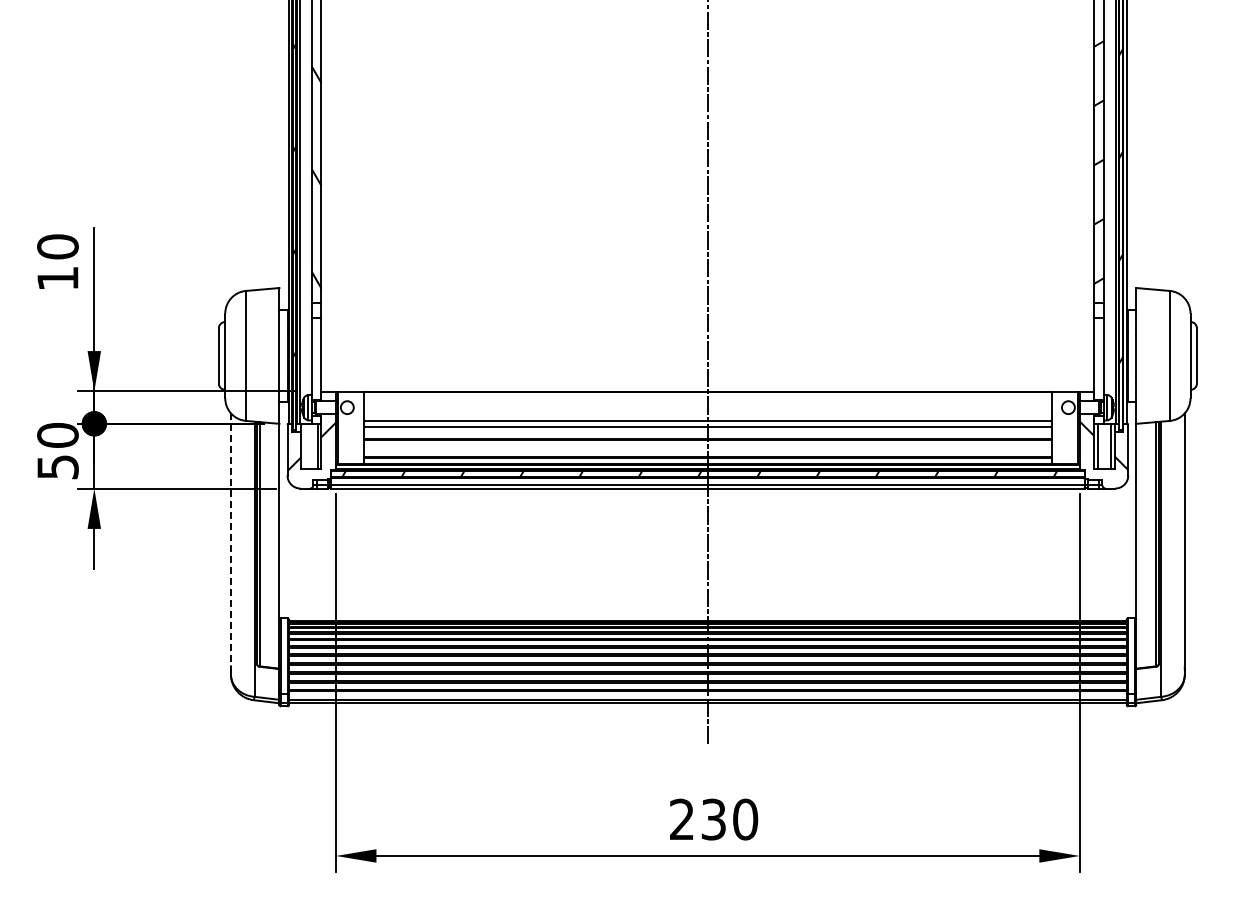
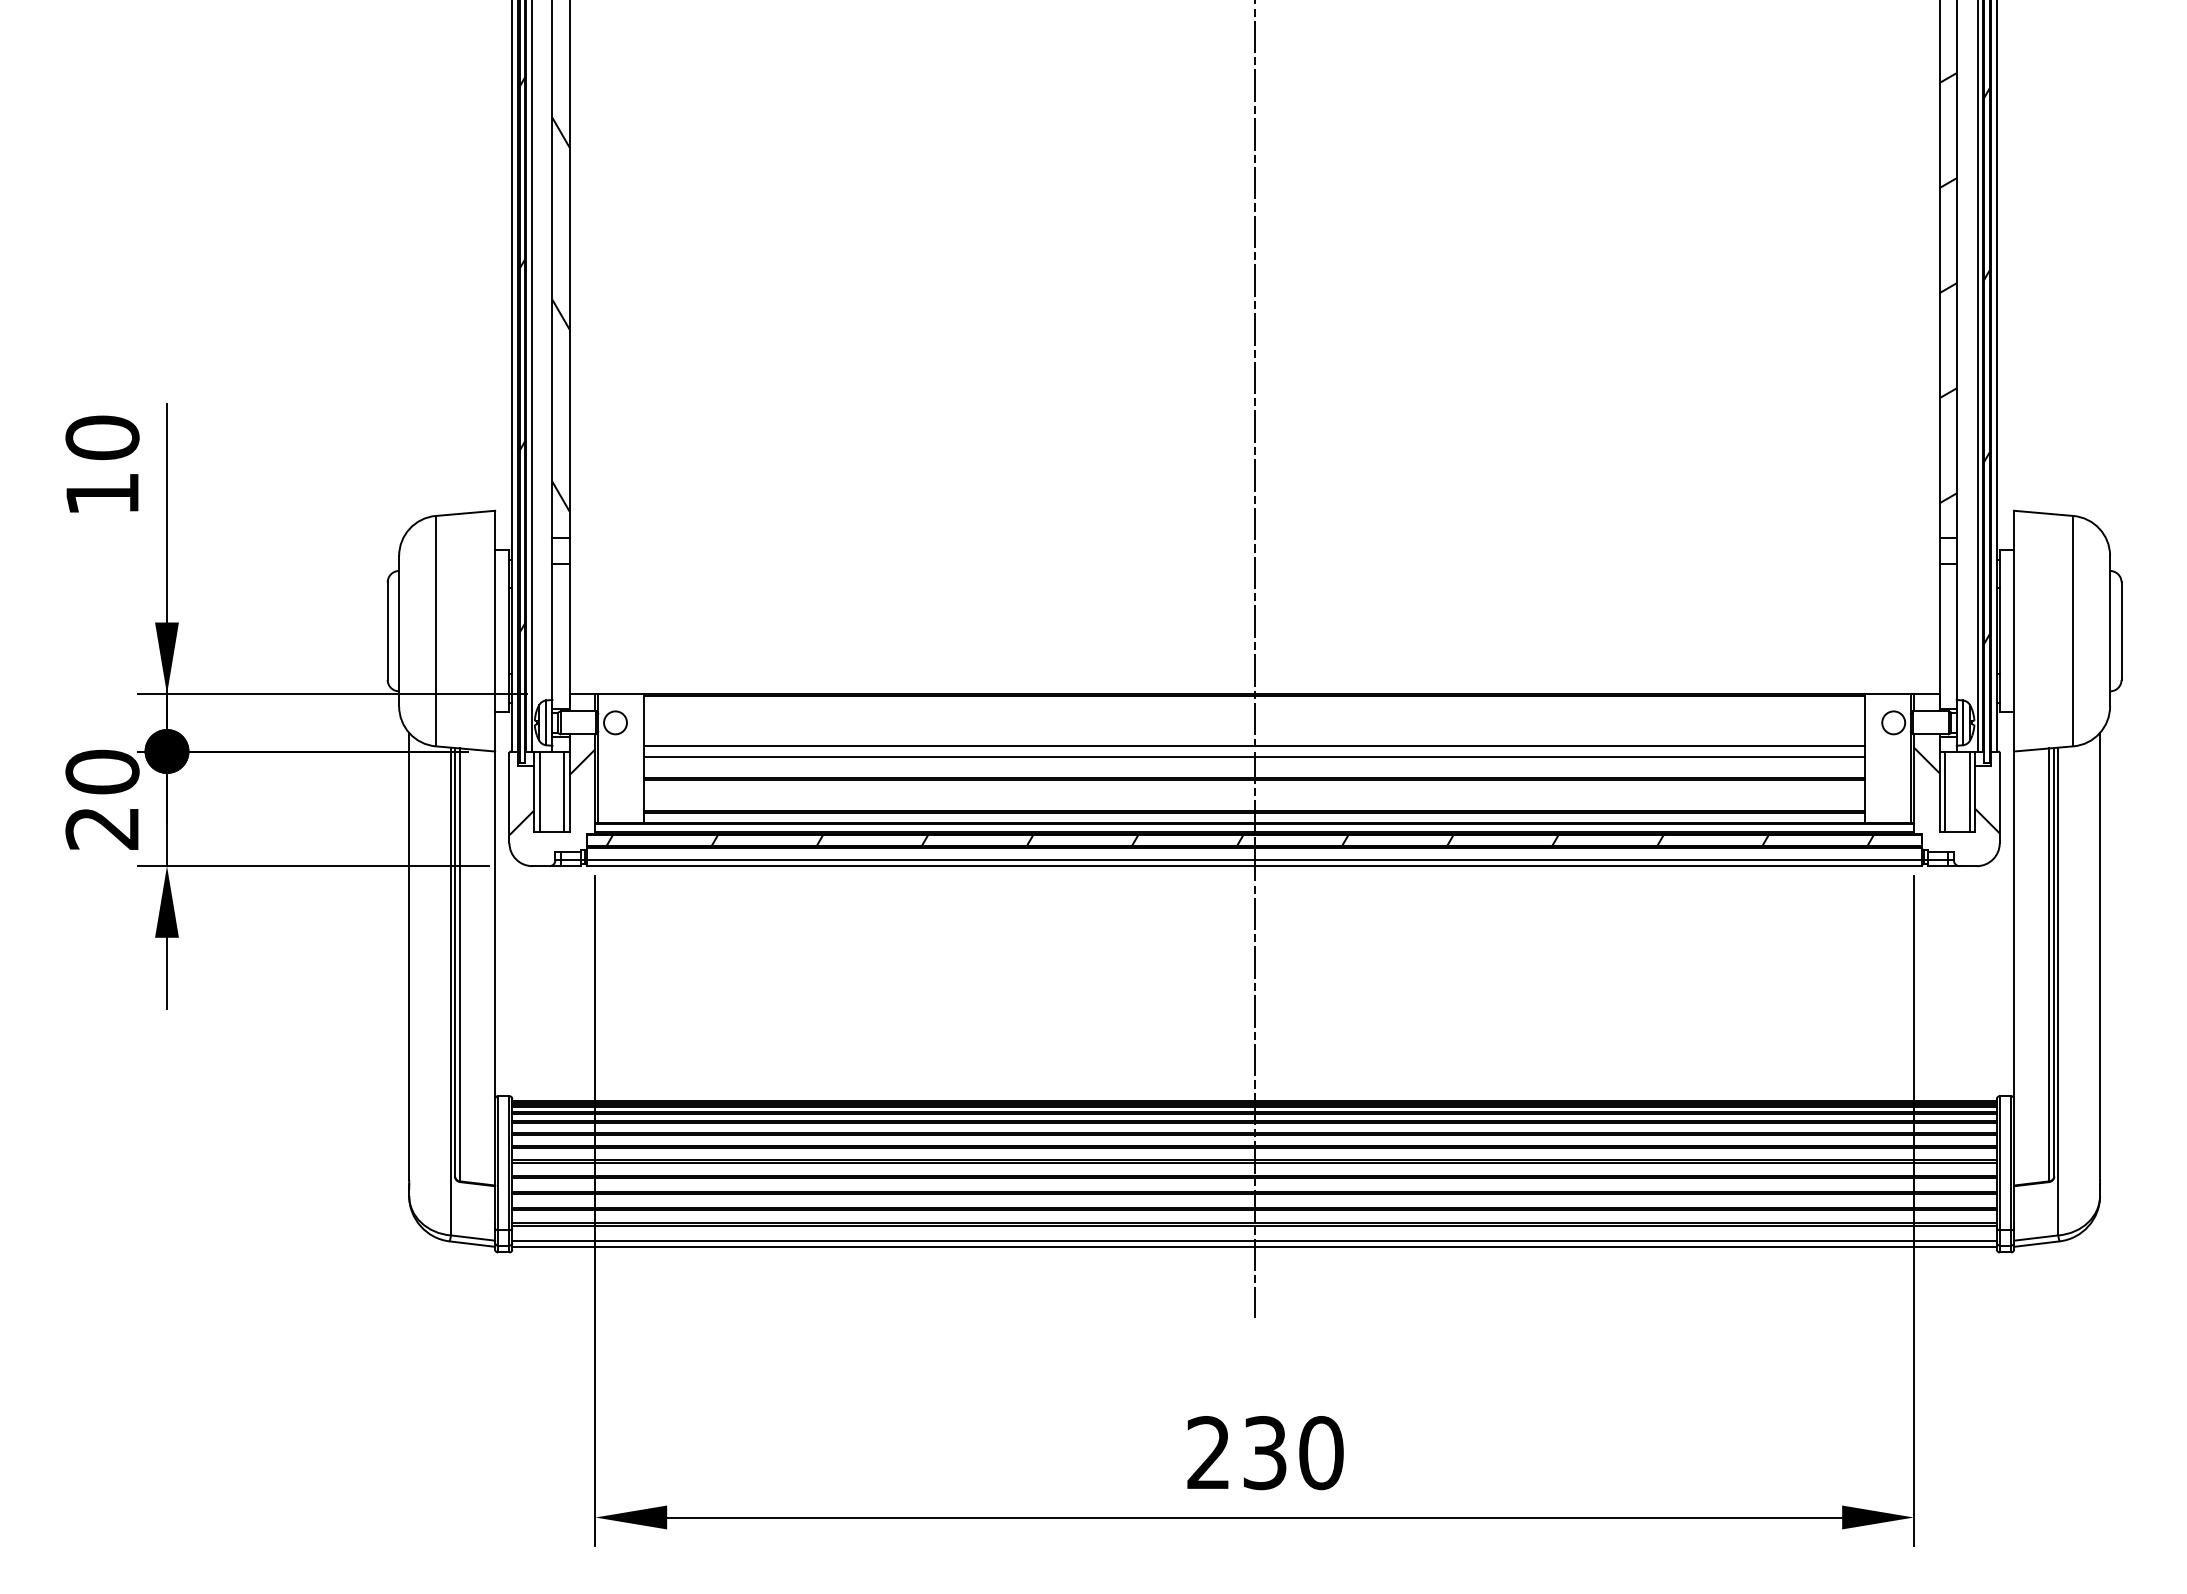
line: (304, 446) -> (539, 791), added
text: (57, 467) -> (101, 828), 50 -> 20
line: (230, 539) -> (408, 956), dashed -> solid

